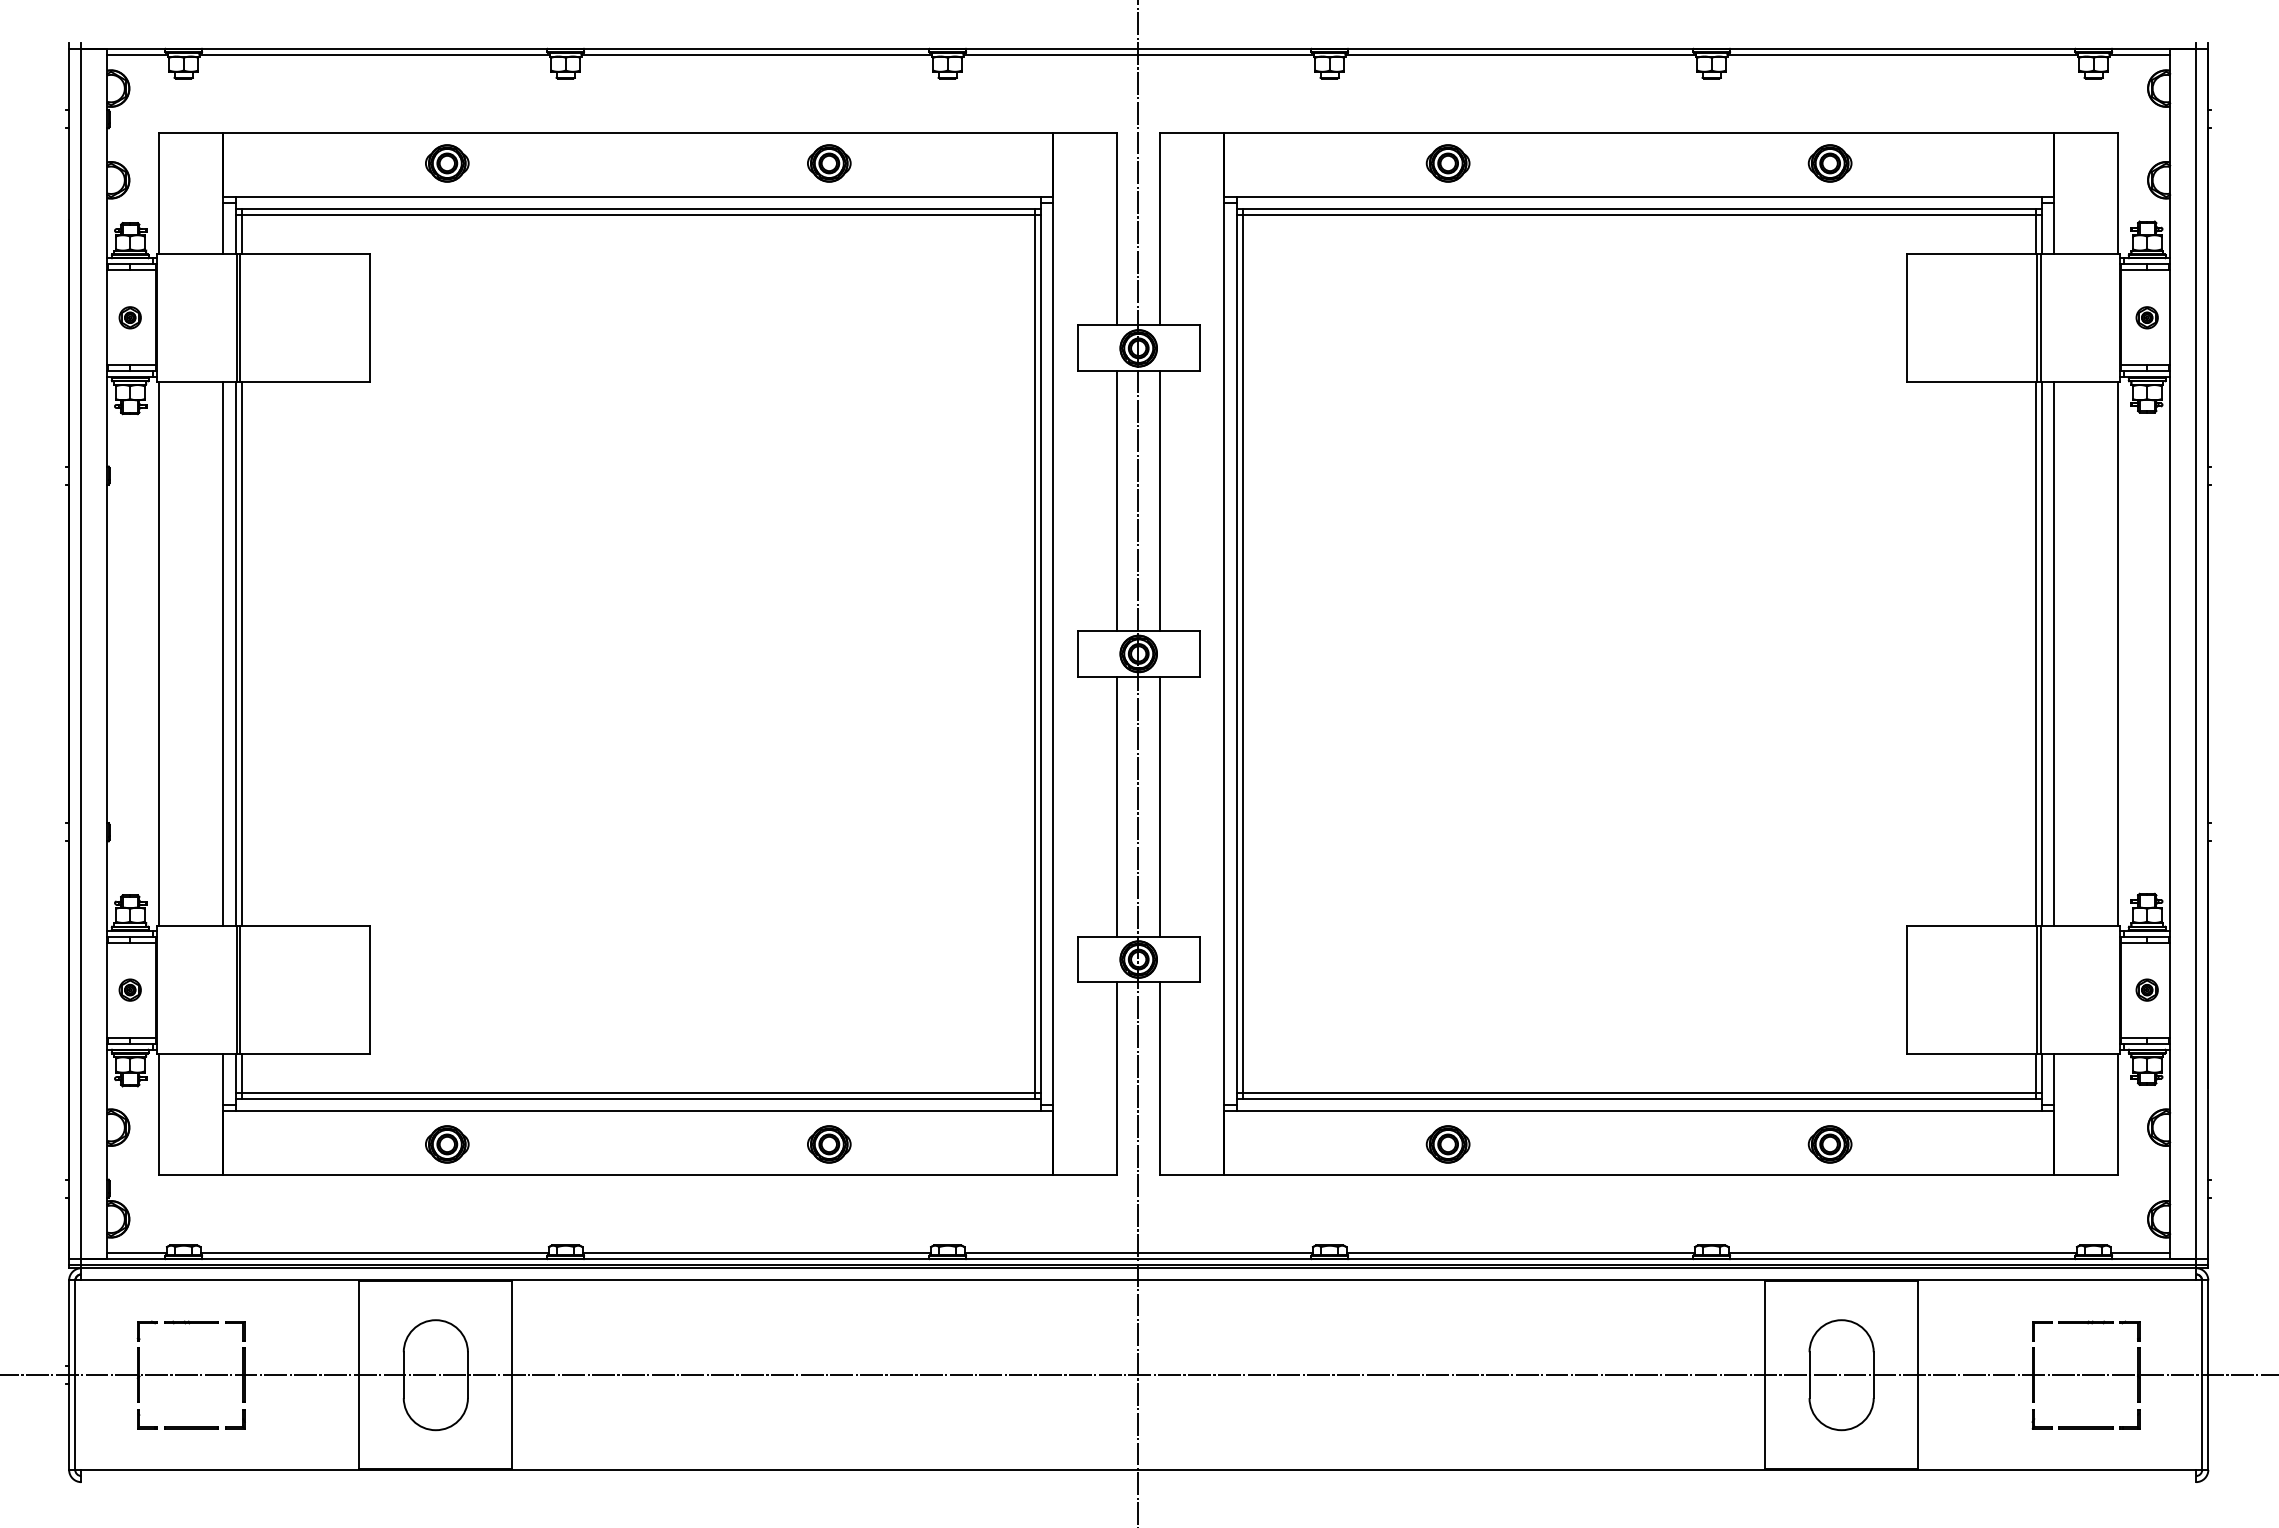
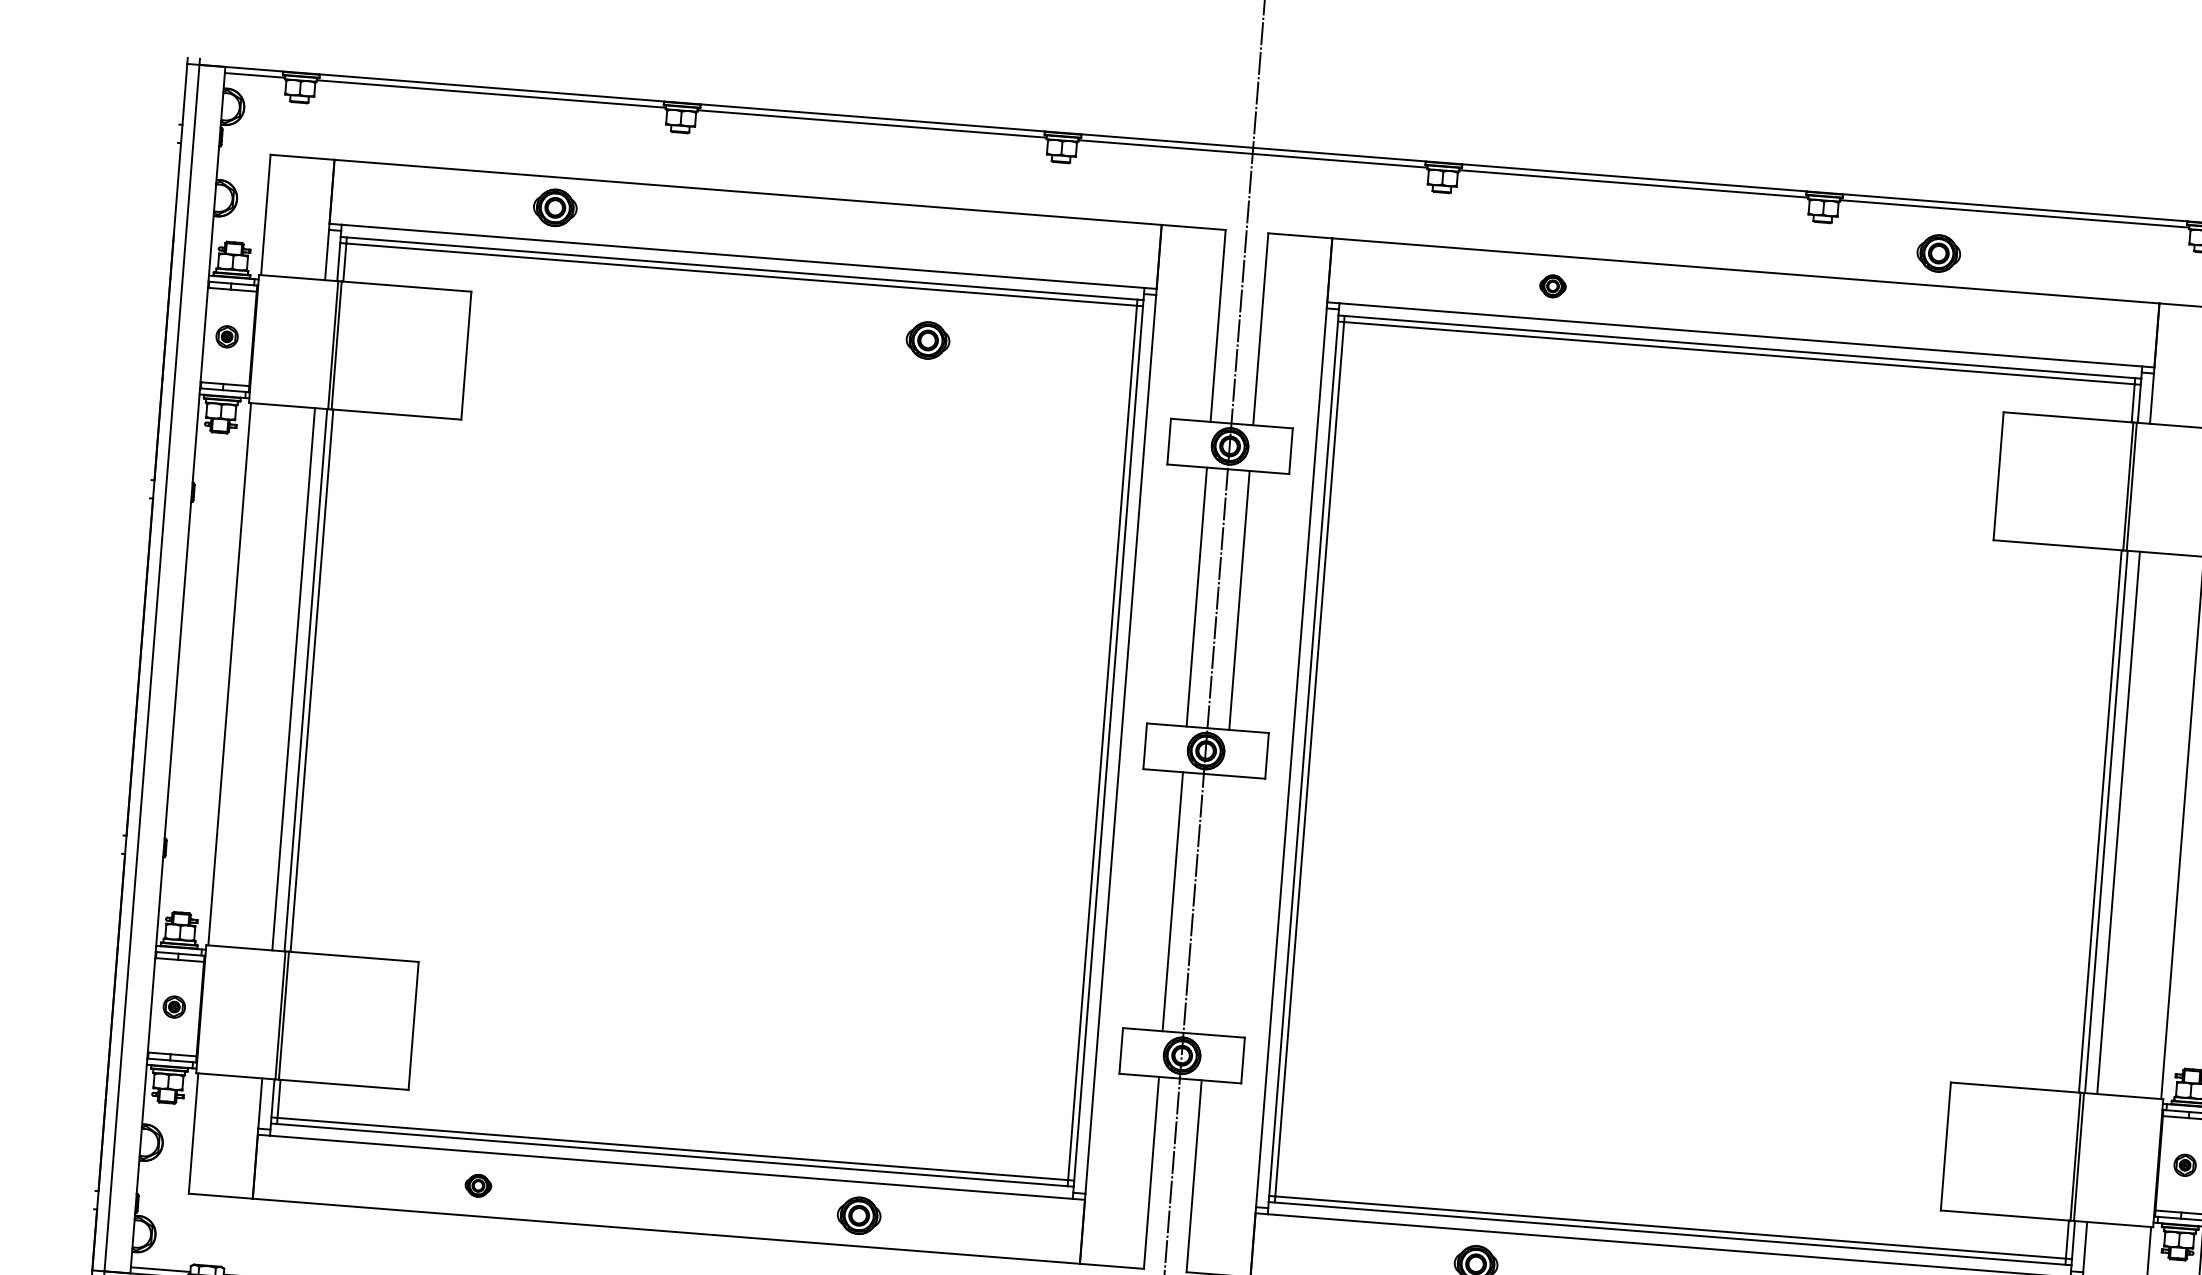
part: (829, 163) -> (928, 340), moved
part: (1447, 163) -> (1552, 286), size x0.6
part: (1829, 163) -> (1938, 253), moved
line: (1160, 806) -> (1215, 904), removed
part: (447, 1144) -> (478, 1185), size x0.6

